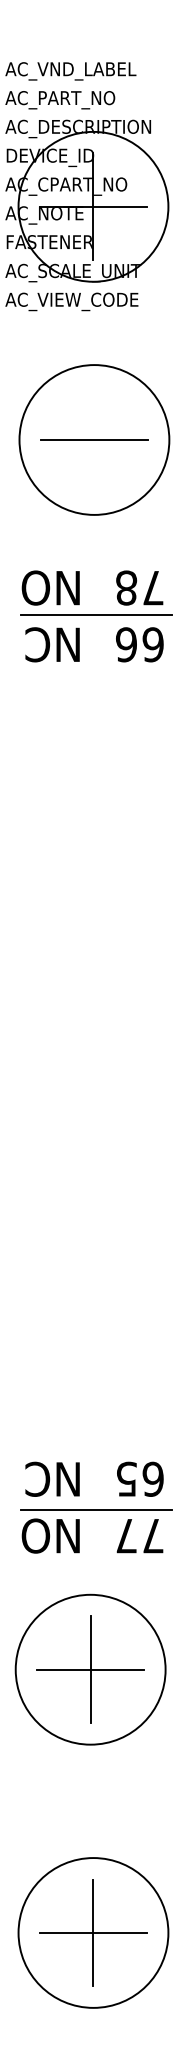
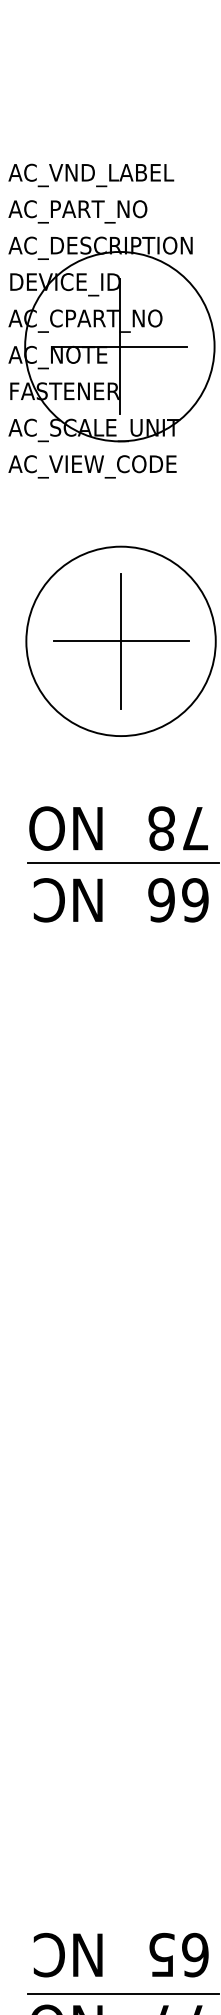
line: (94, 439) -> (121, 640), added

